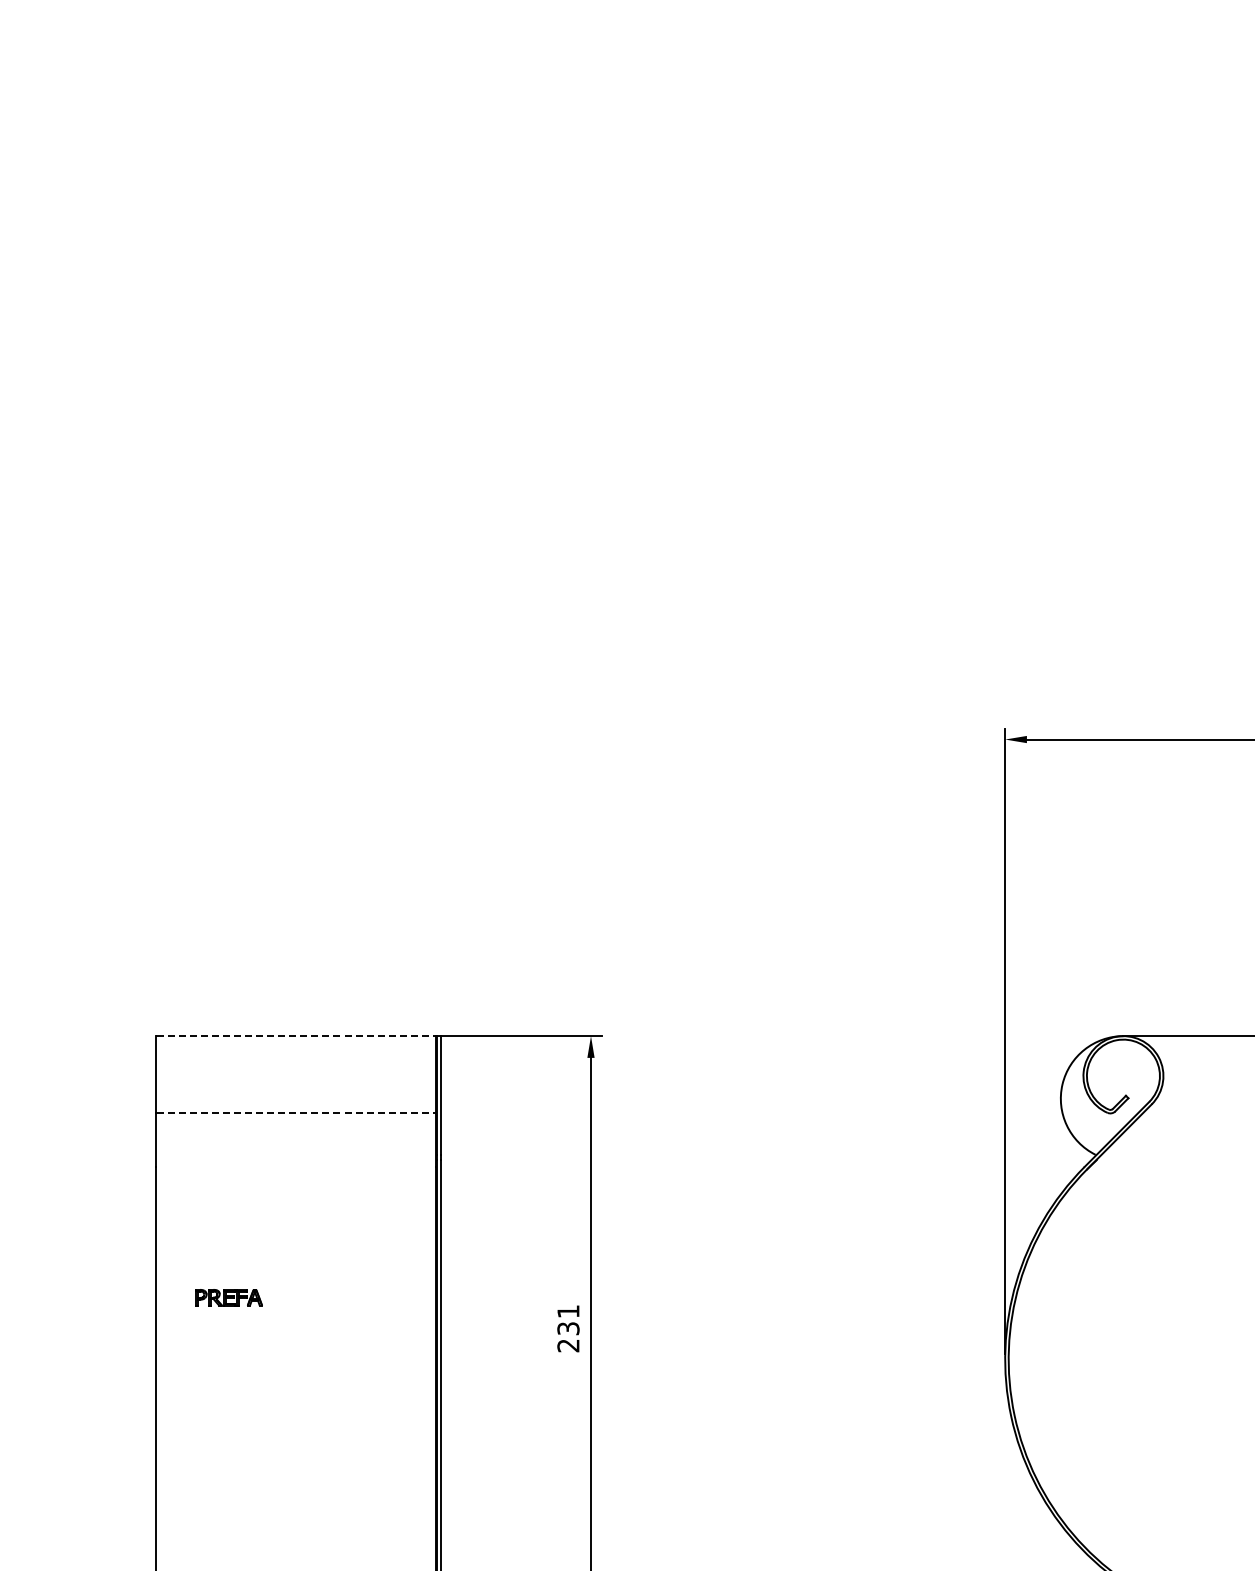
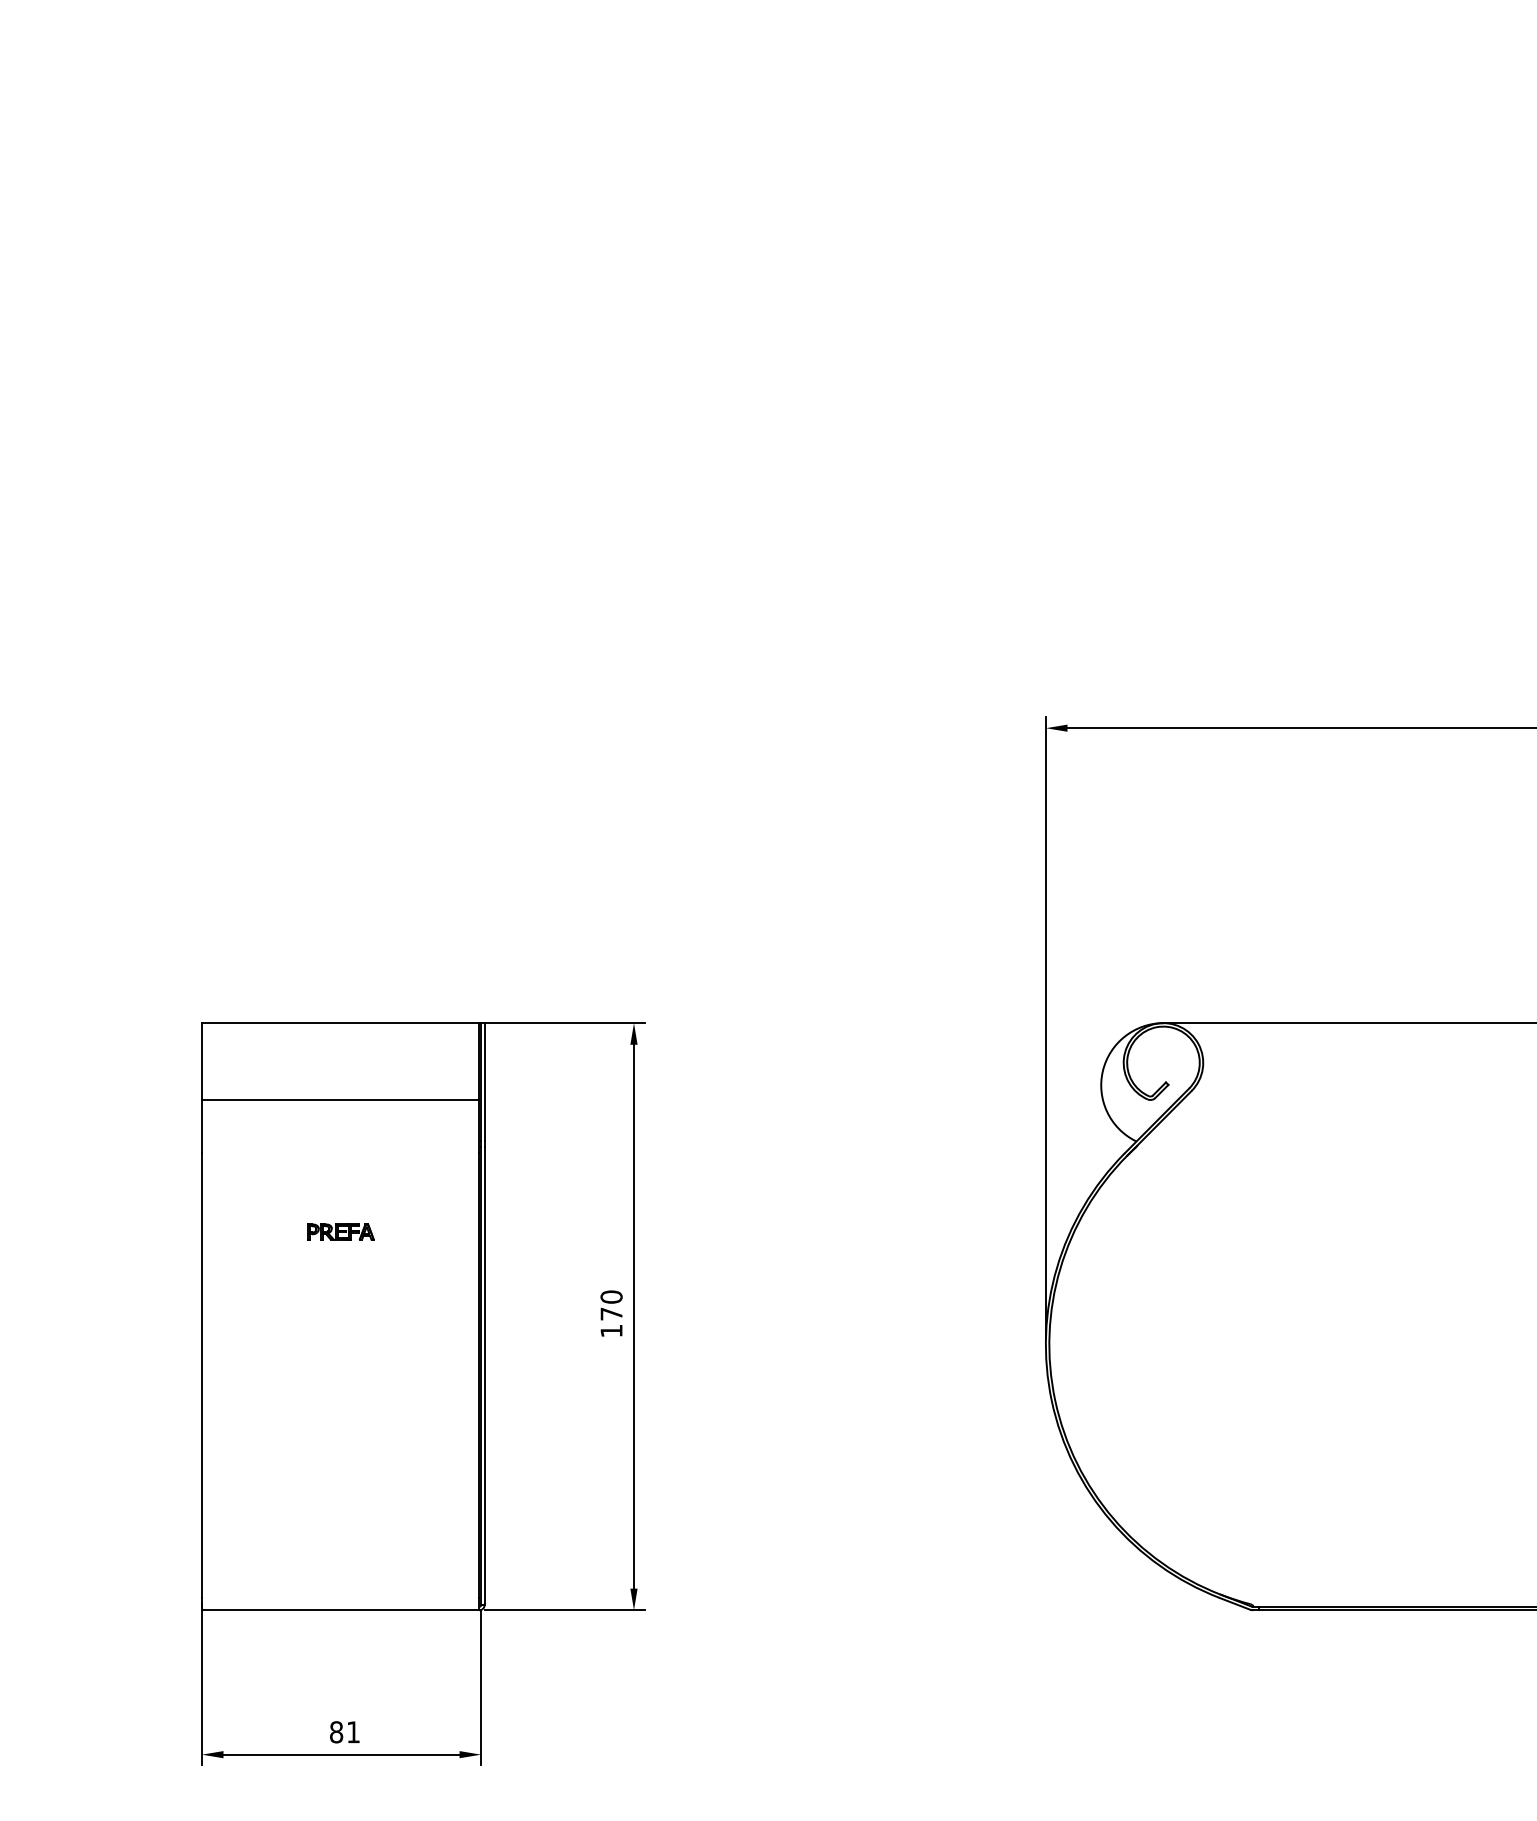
line: (295, 1036) -> (340, 1023), dashed -> solid
line: (295, 1113) -> (340, 1100), dashed -> solid
part: (228, 1296) -> (340, 1231), moved
text: (568, 1328) -> (611, 1313), 231 -> 170

